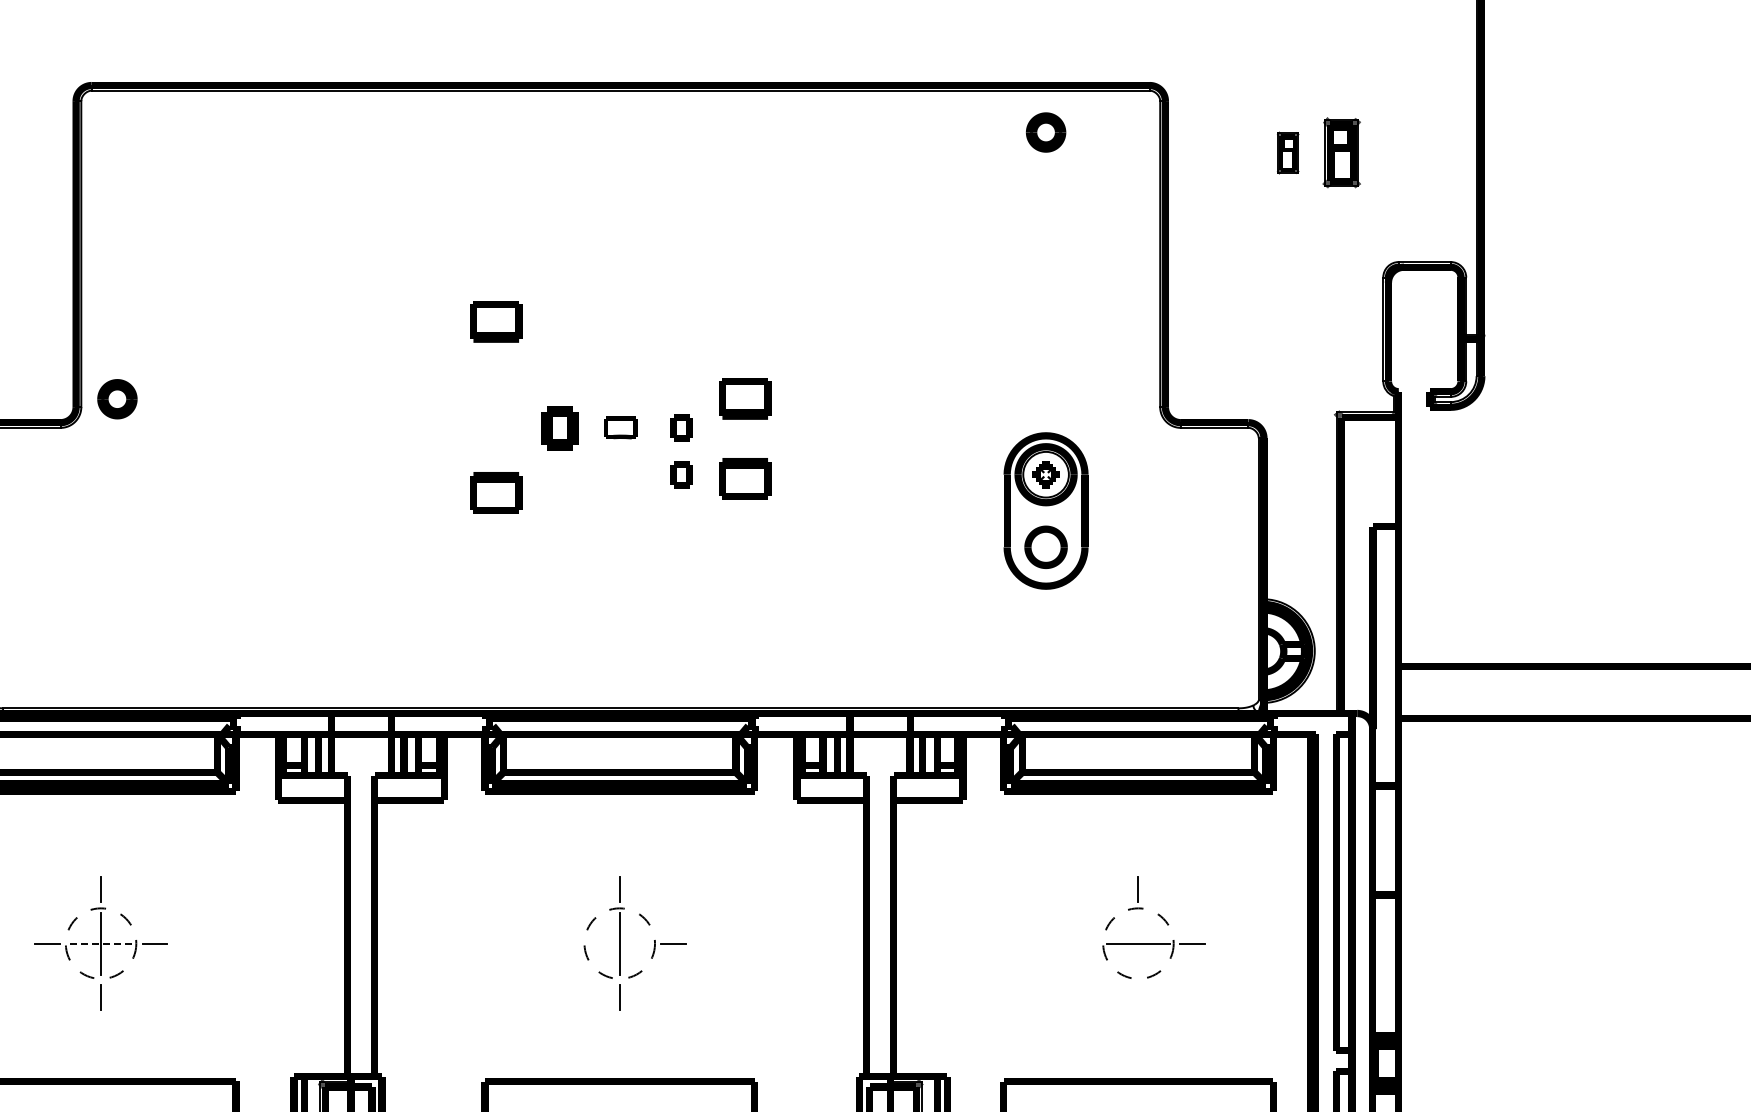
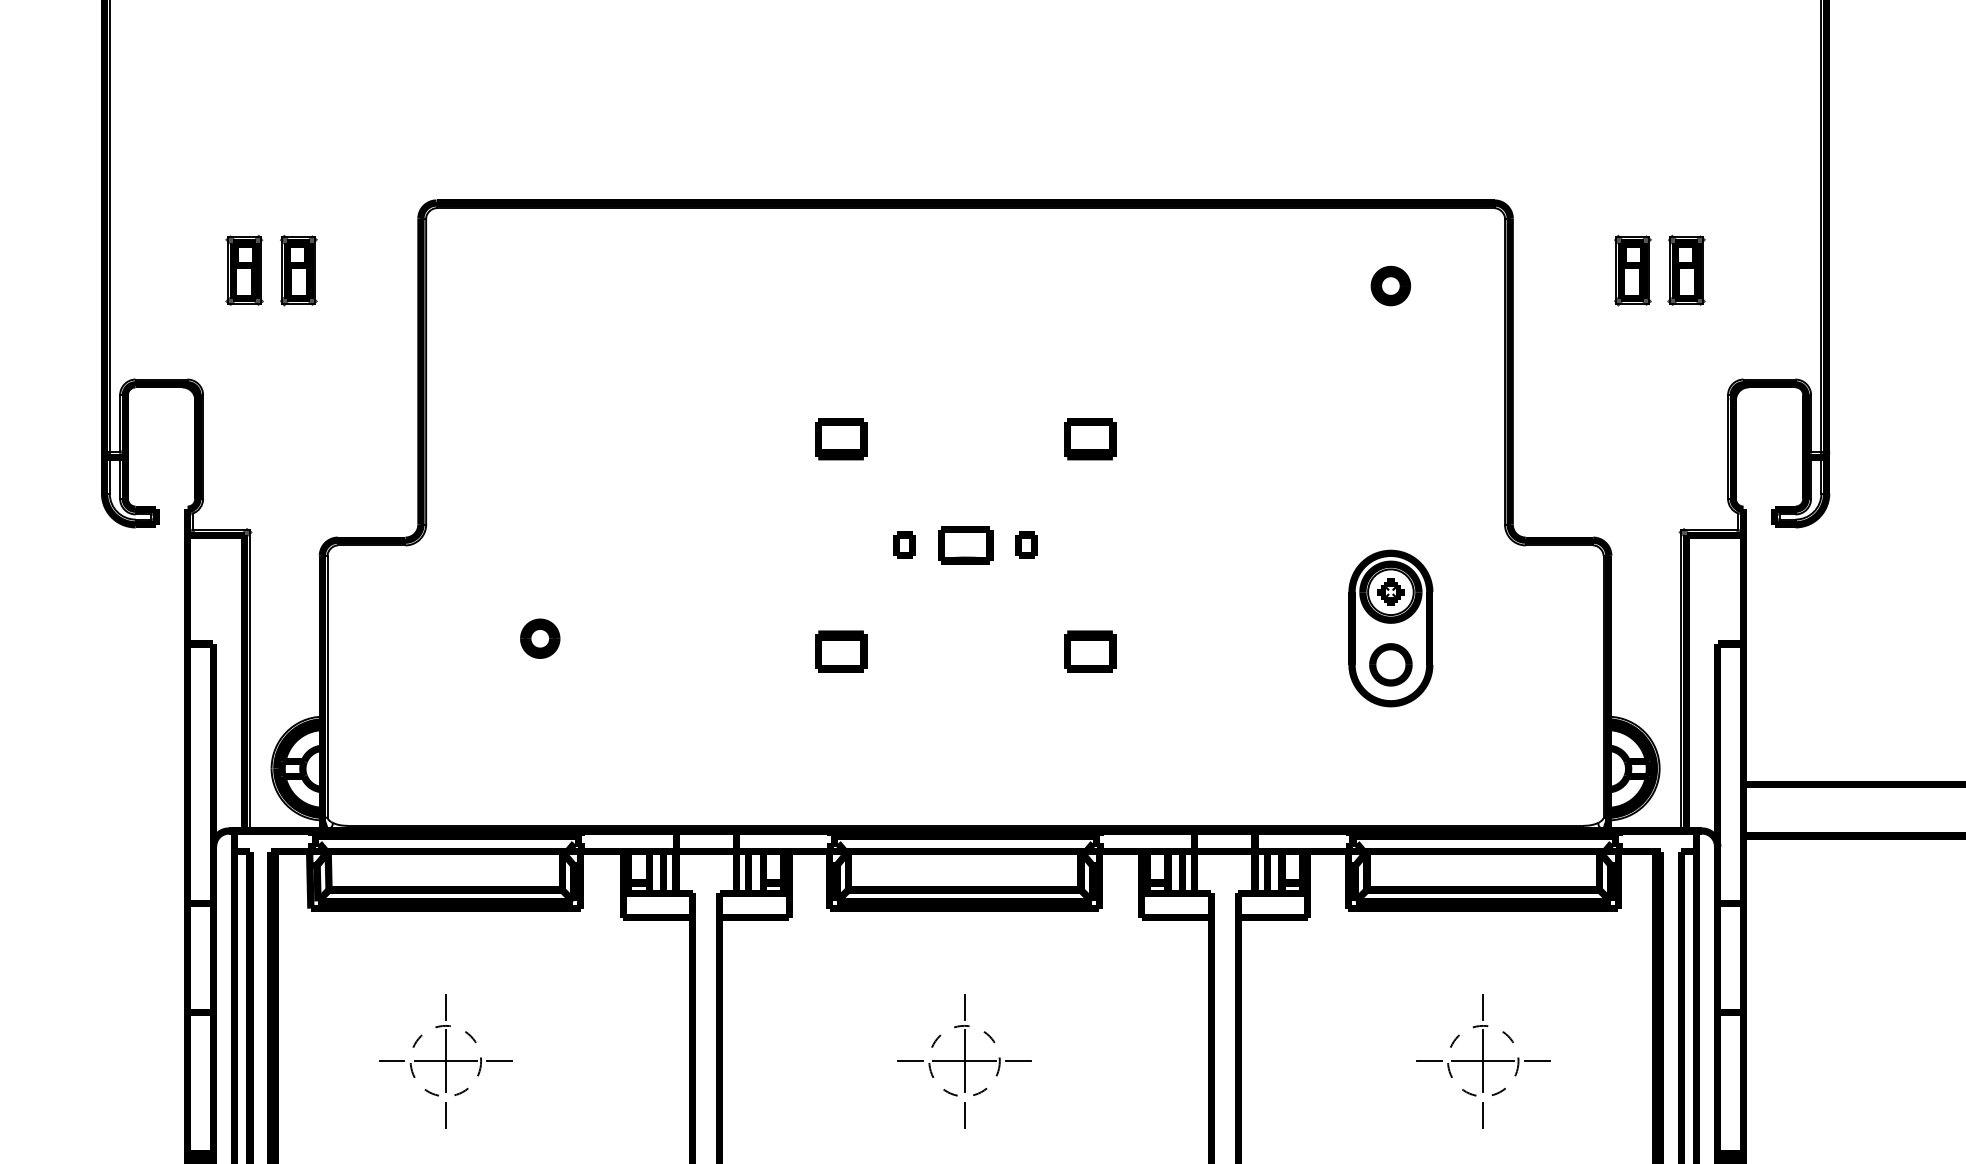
part: (1045, 131) -> (1390, 285), moved
part: (1287, 152) -> (1632, 270), size x1.67
part: (117, 398) -> (540, 638), moved
part: (745, 398) -> (1090, 439), moved
part: (559, 426) -> (904, 544), size x0.62
part: (620, 427) -> (965, 545), size x1.67
part: (681, 473) -> (1026, 591), removed
part: (745, 478) -> (1090, 651), moved
part: (496, 492) -> (841, 651), moved
line: (100, 943) -> (445, 1061), dashed -> solid
line: (565, 943) -> (910, 1061), added
line: (619, 943) -> (964, 1061), added
line: (1083, 943) -> (1428, 1061), added
line: (1138, 943) -> (1483, 1061), added
line: (1138, 996) -> (1483, 1114), added

